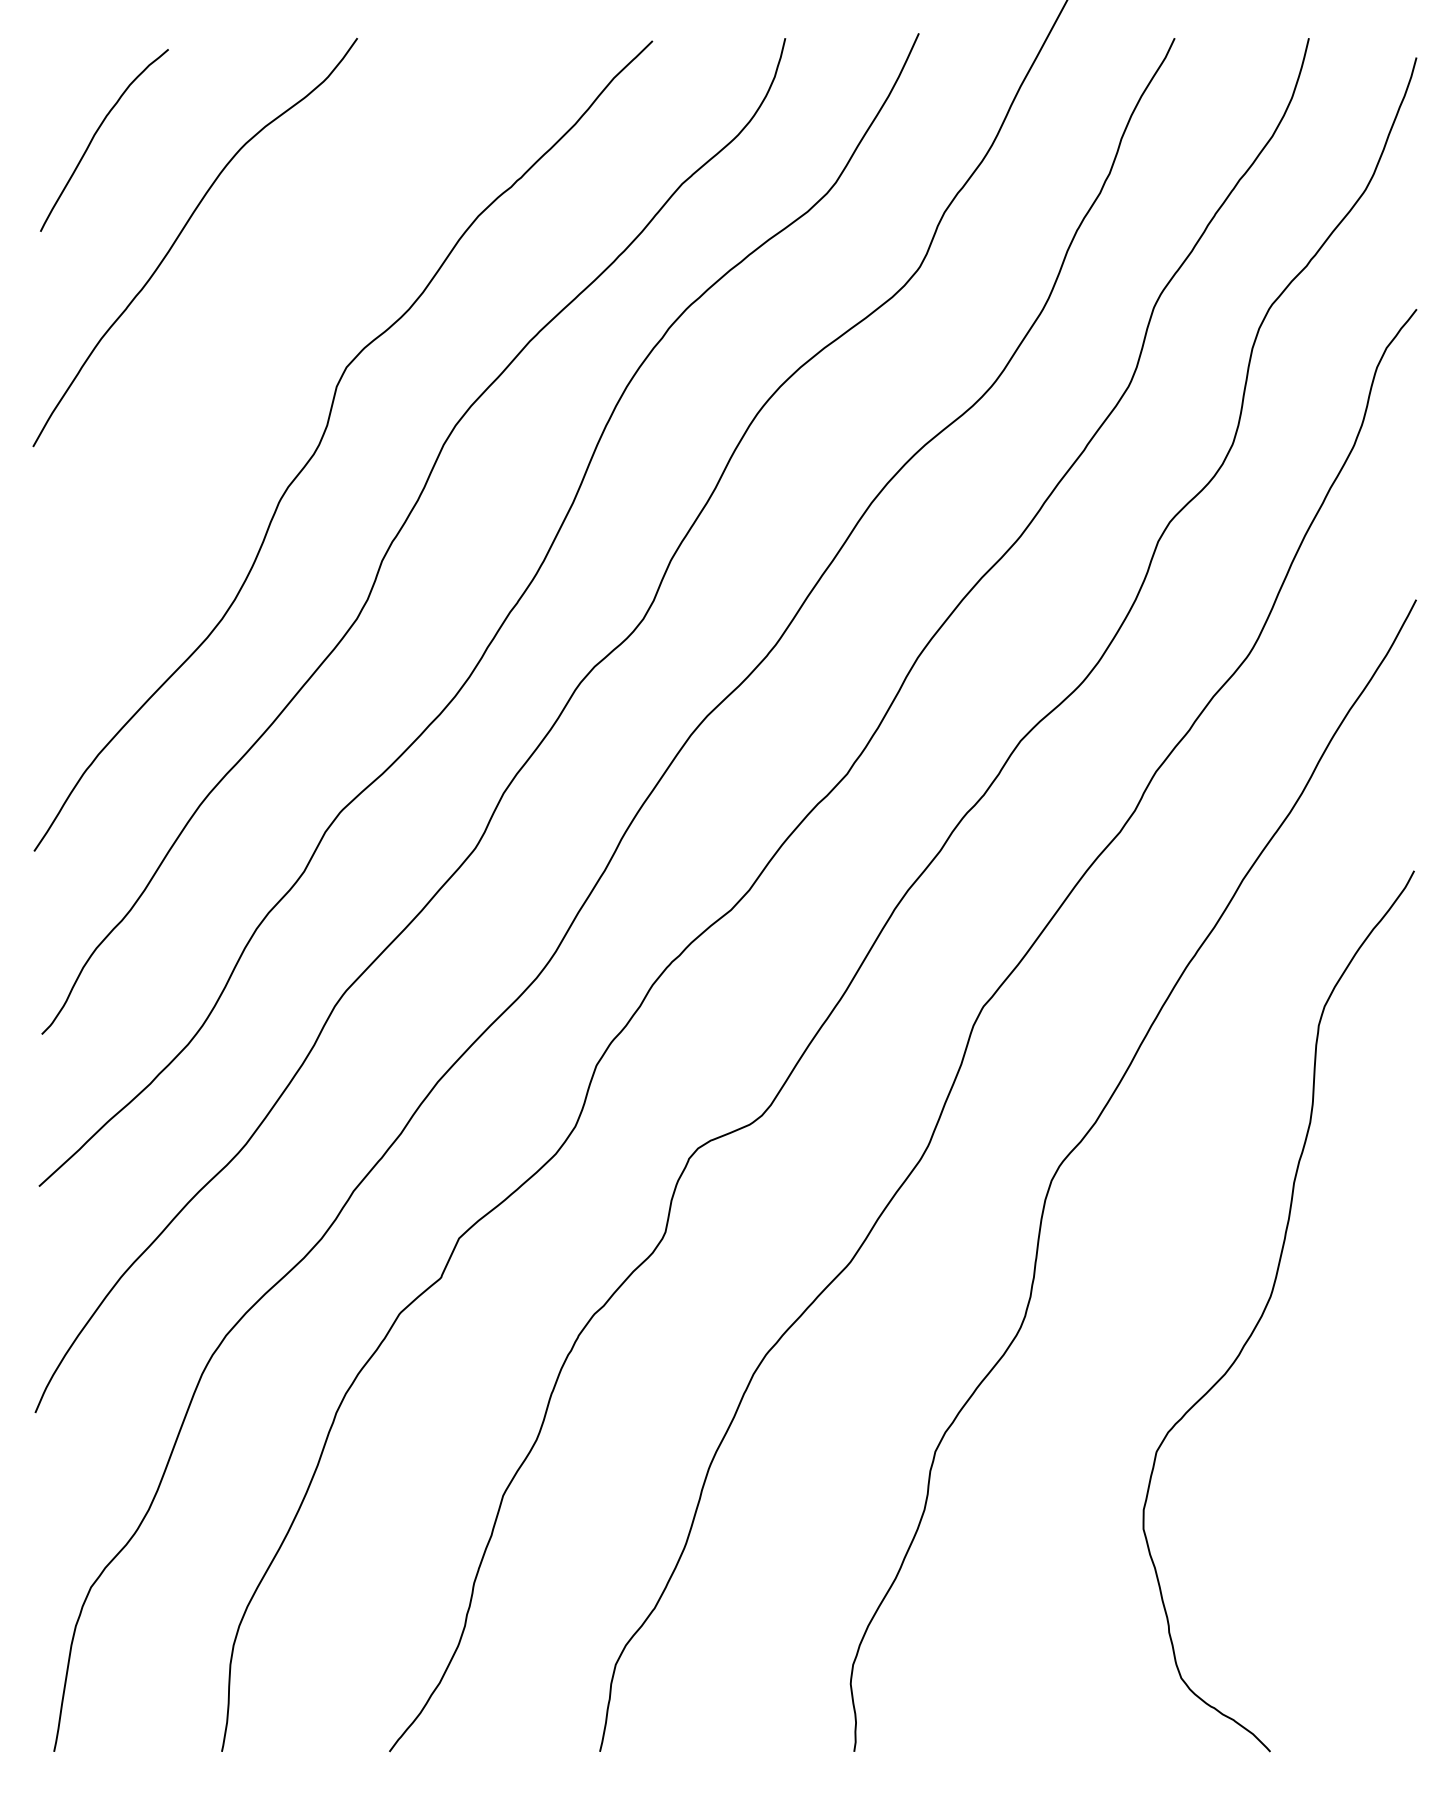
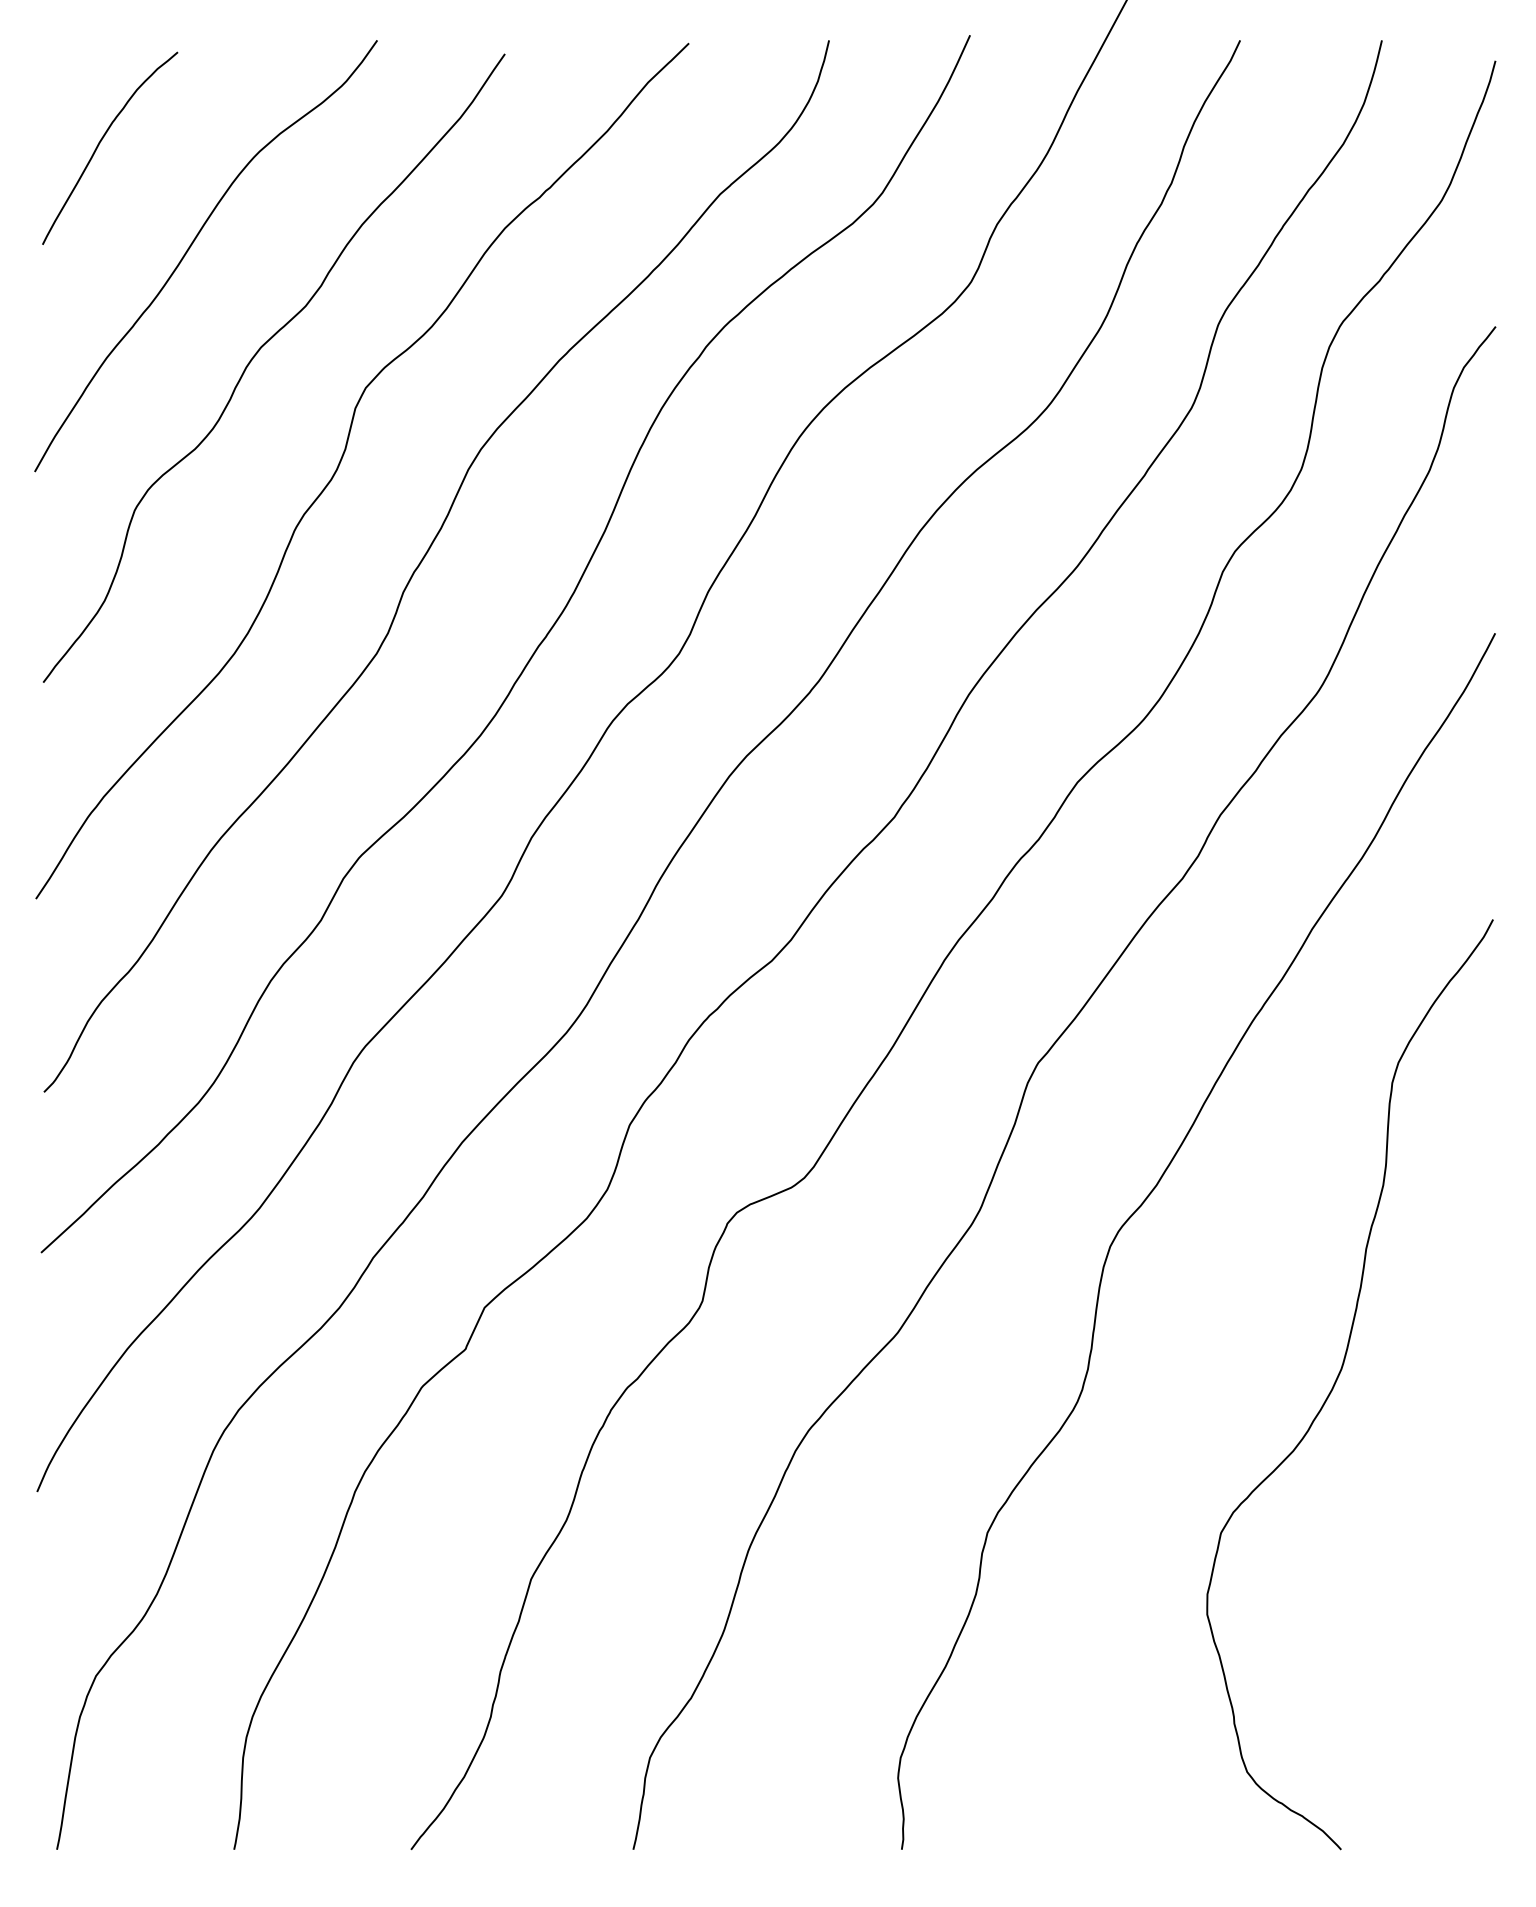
curve: (243, 336) -> (256, 355), added

